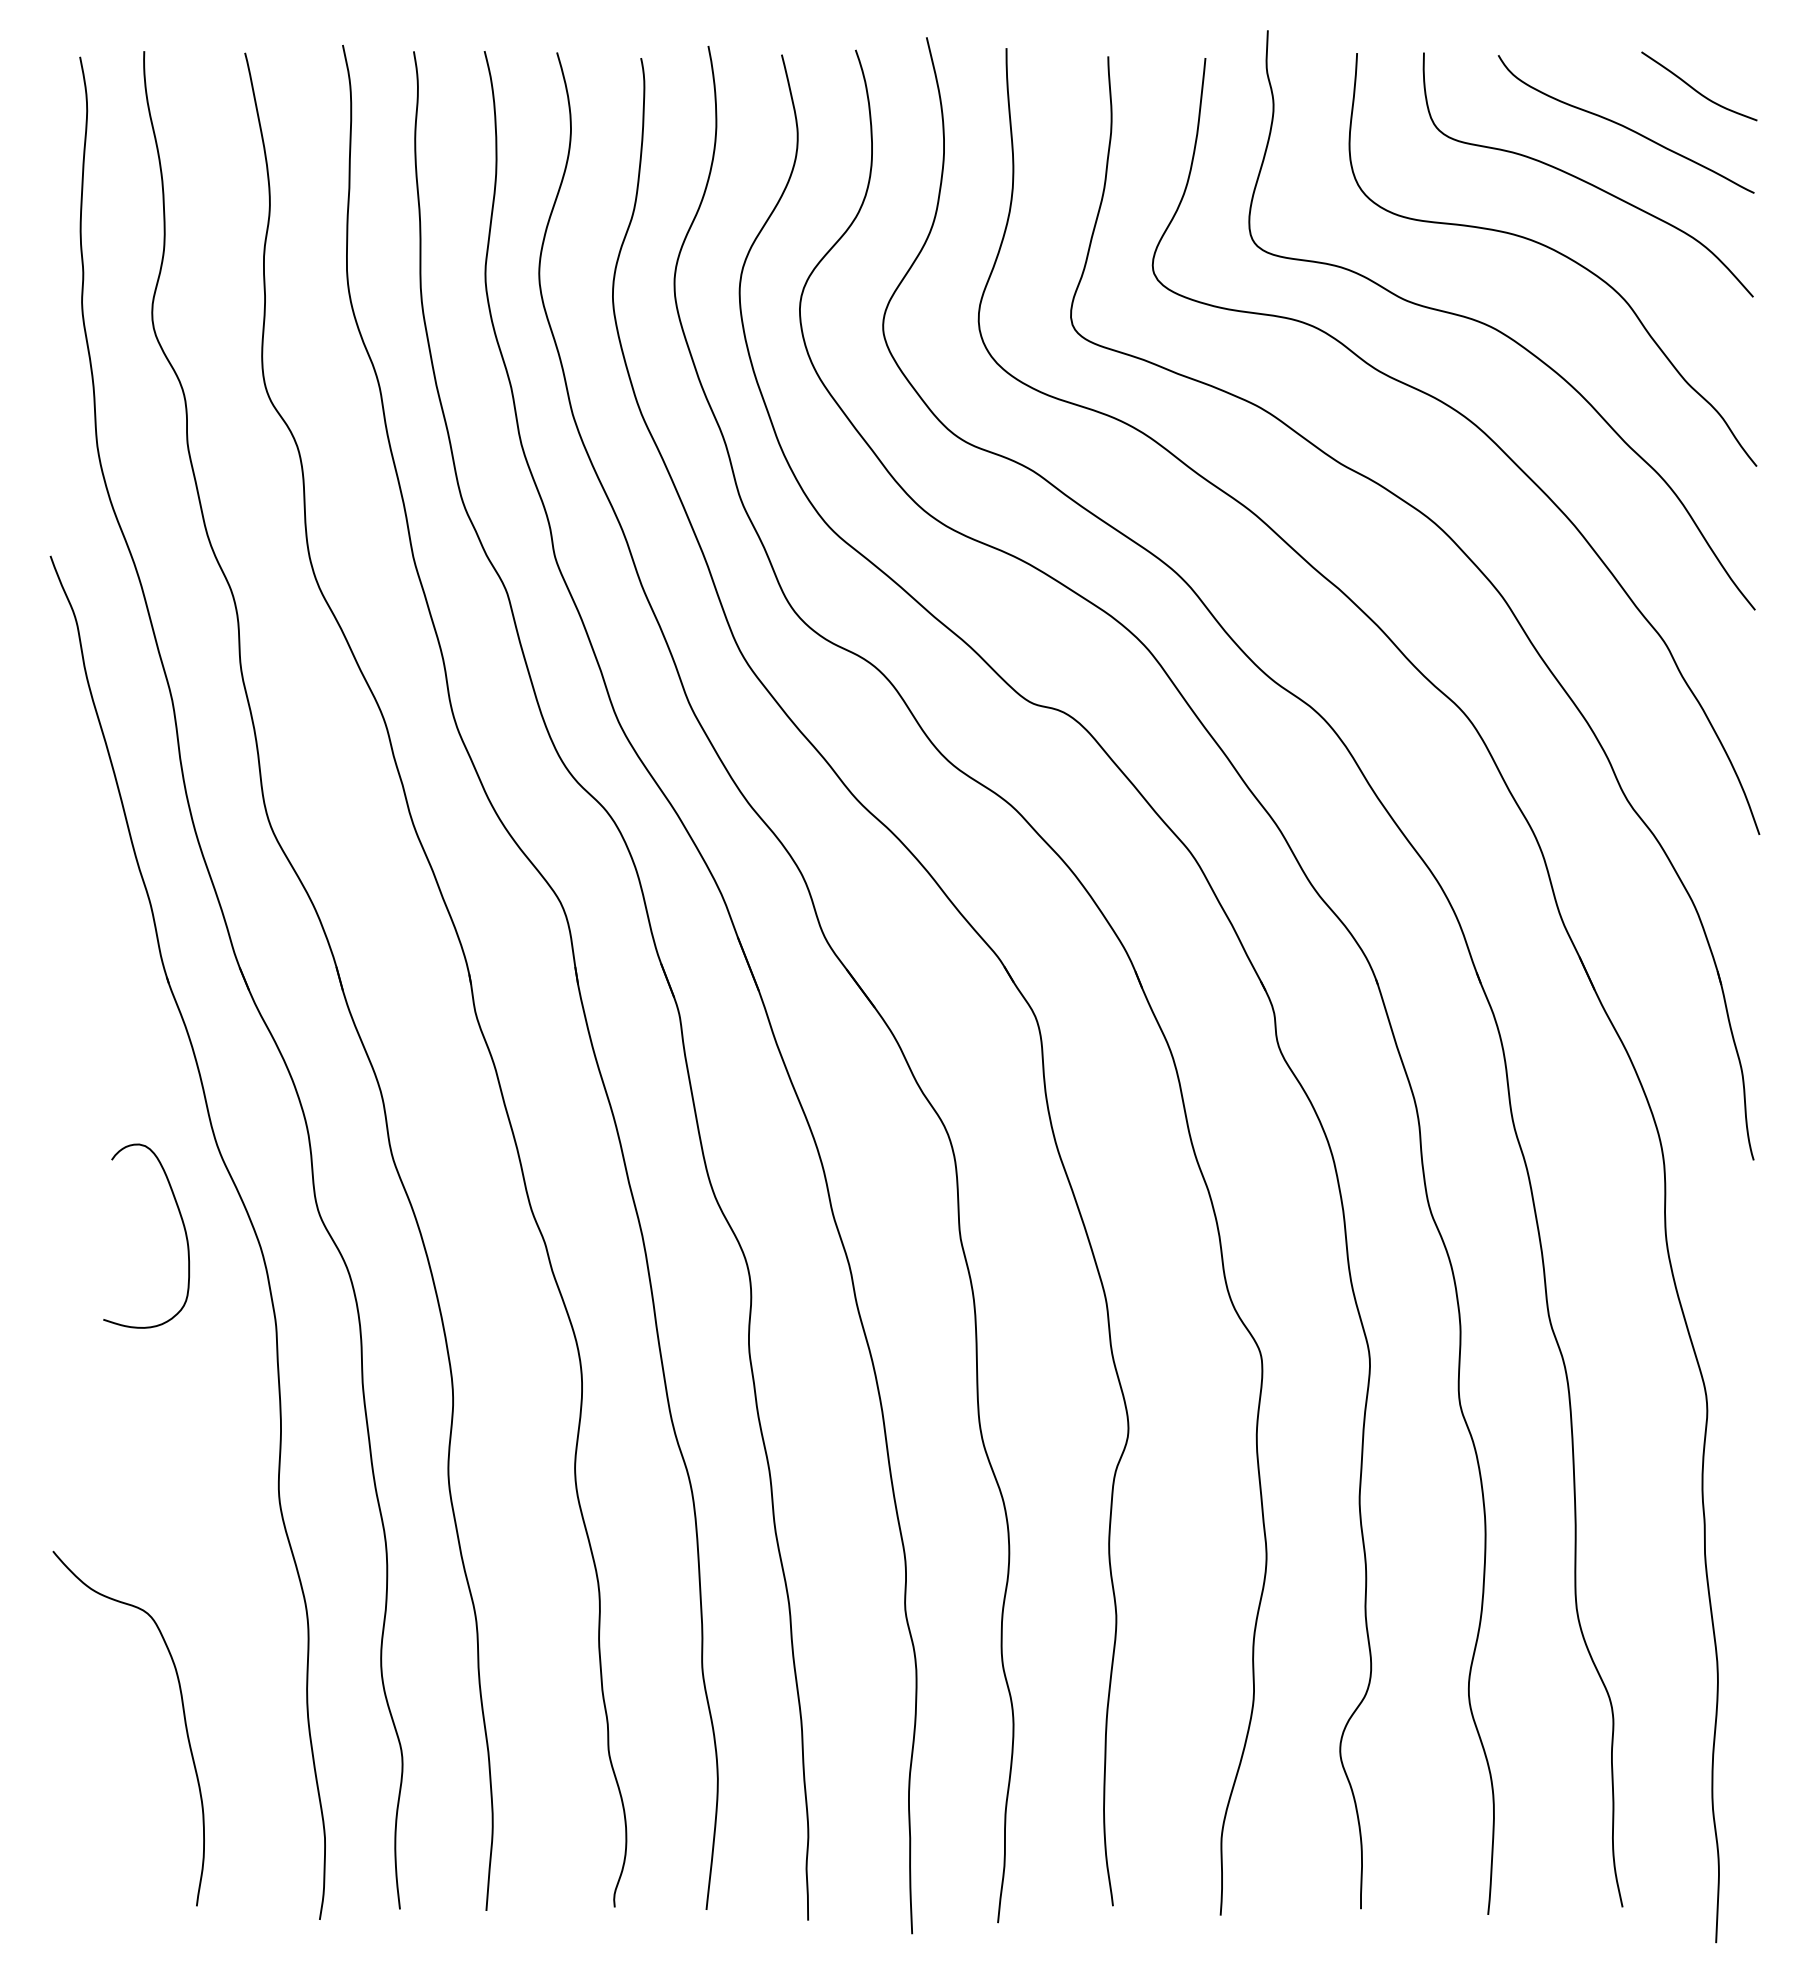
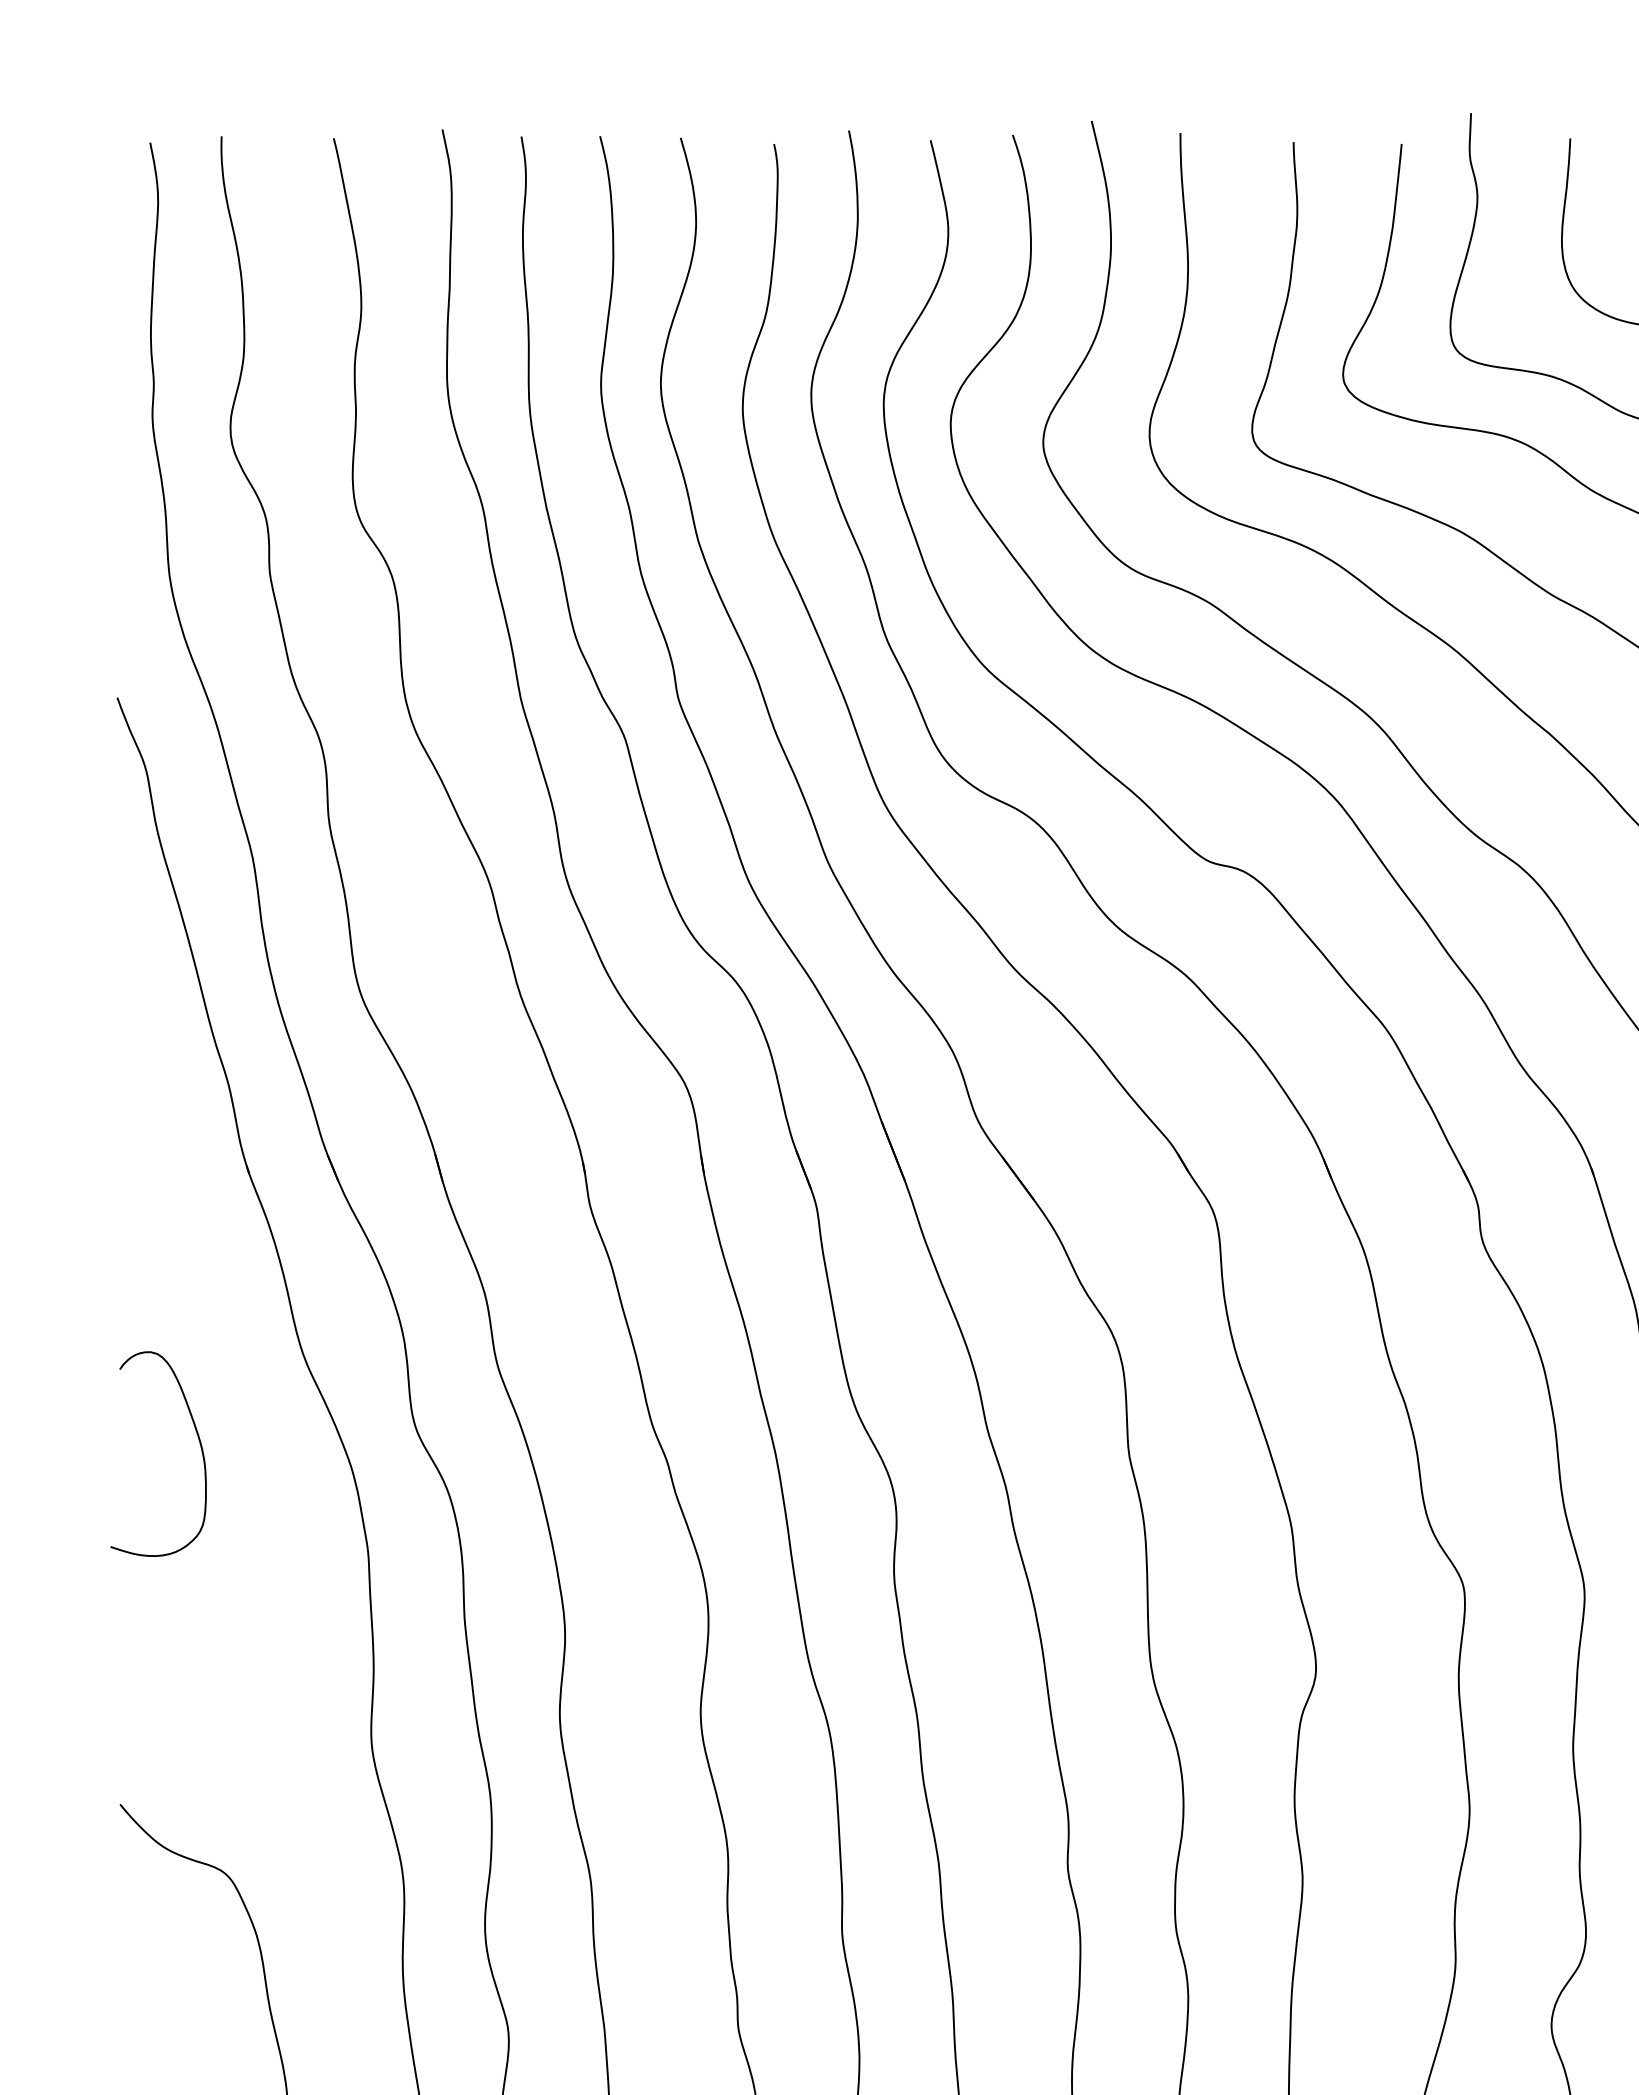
curve: (182, 1224) -> (198, 1441), moved

